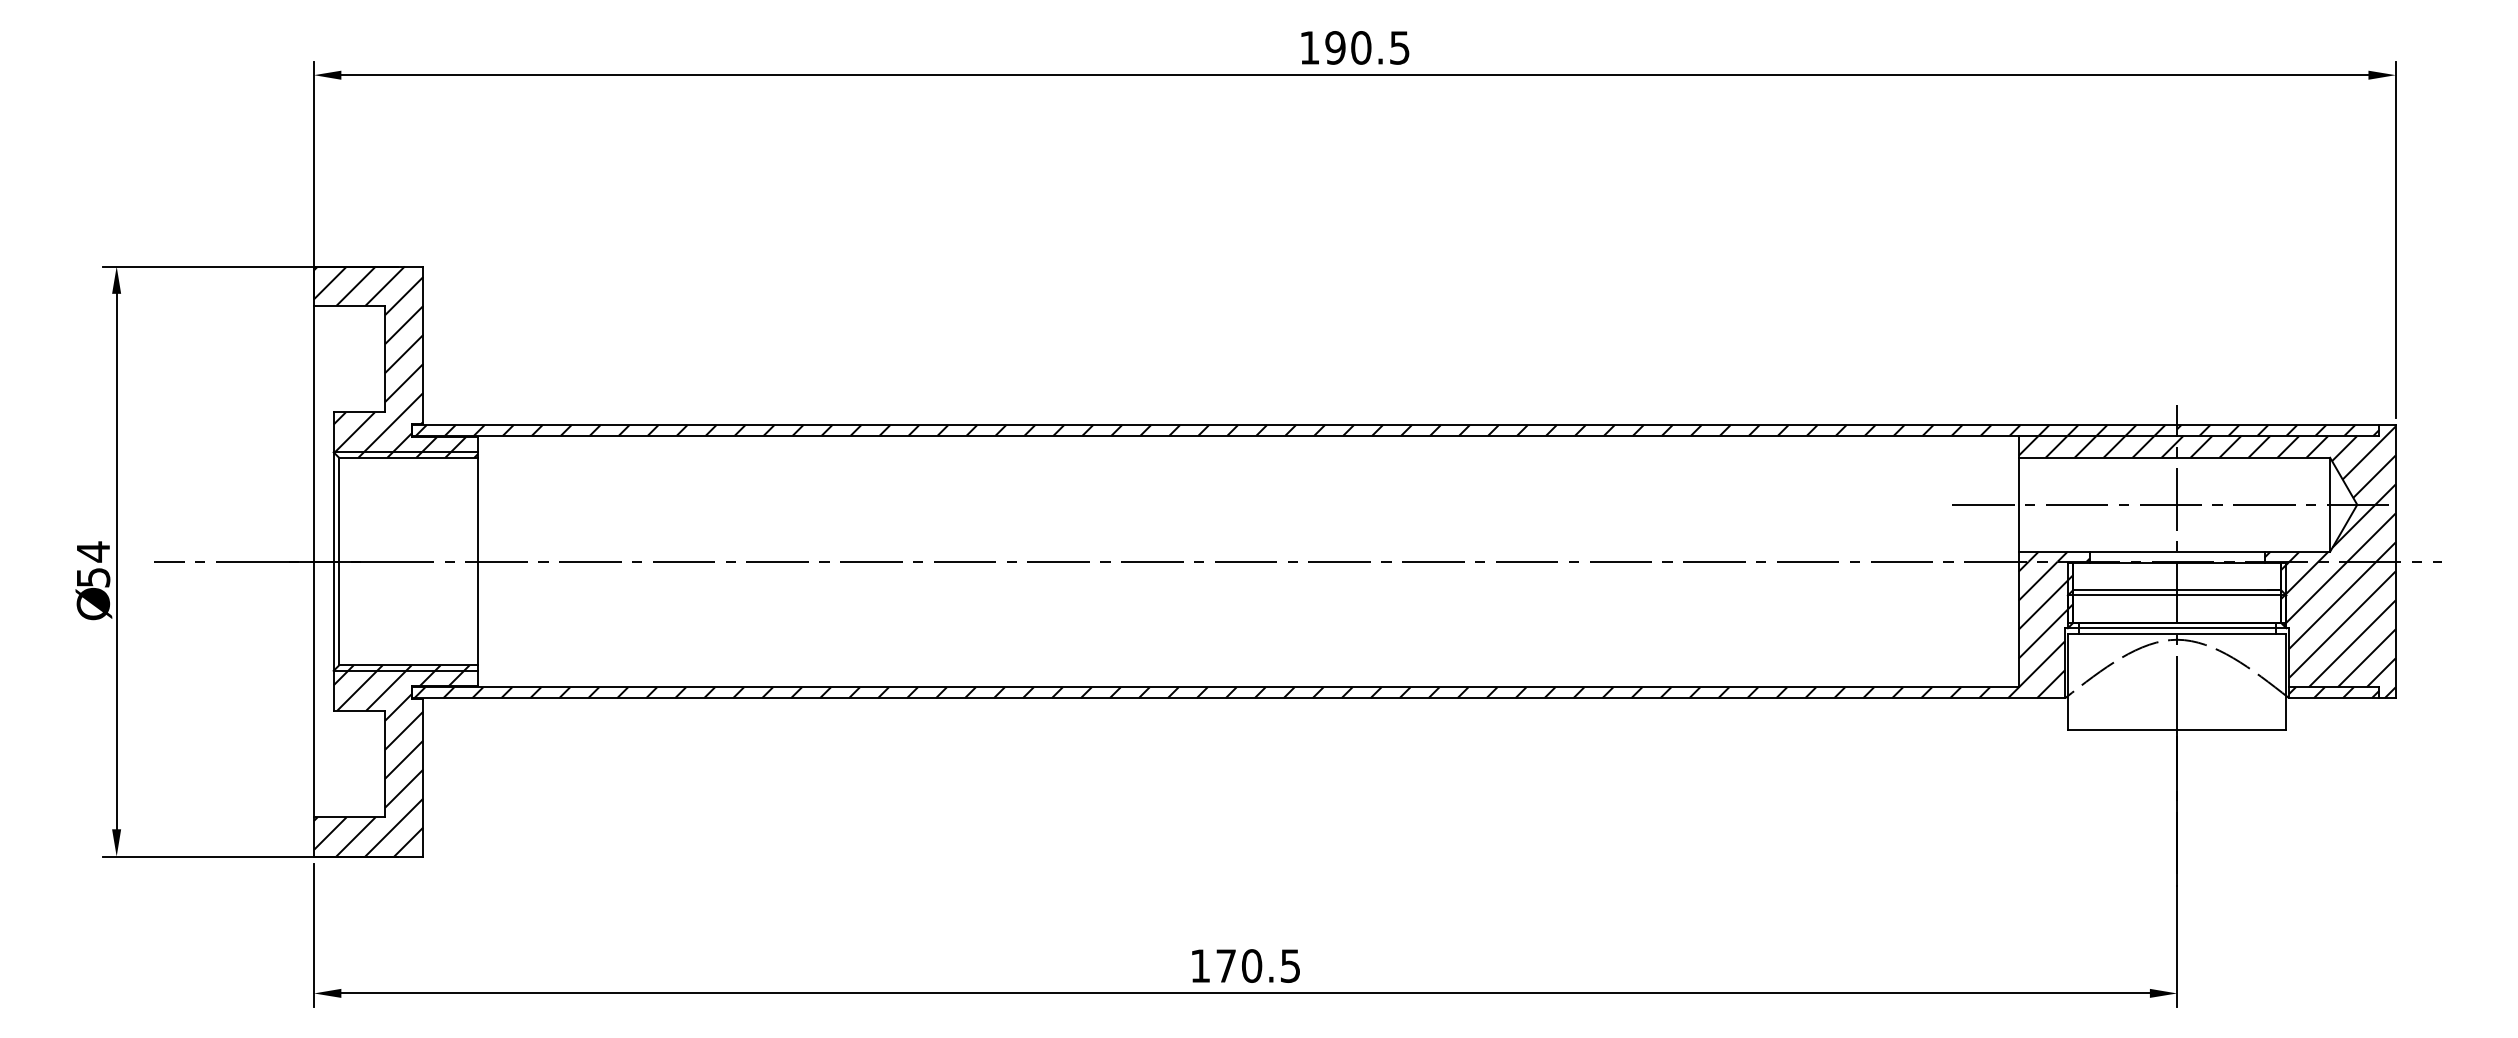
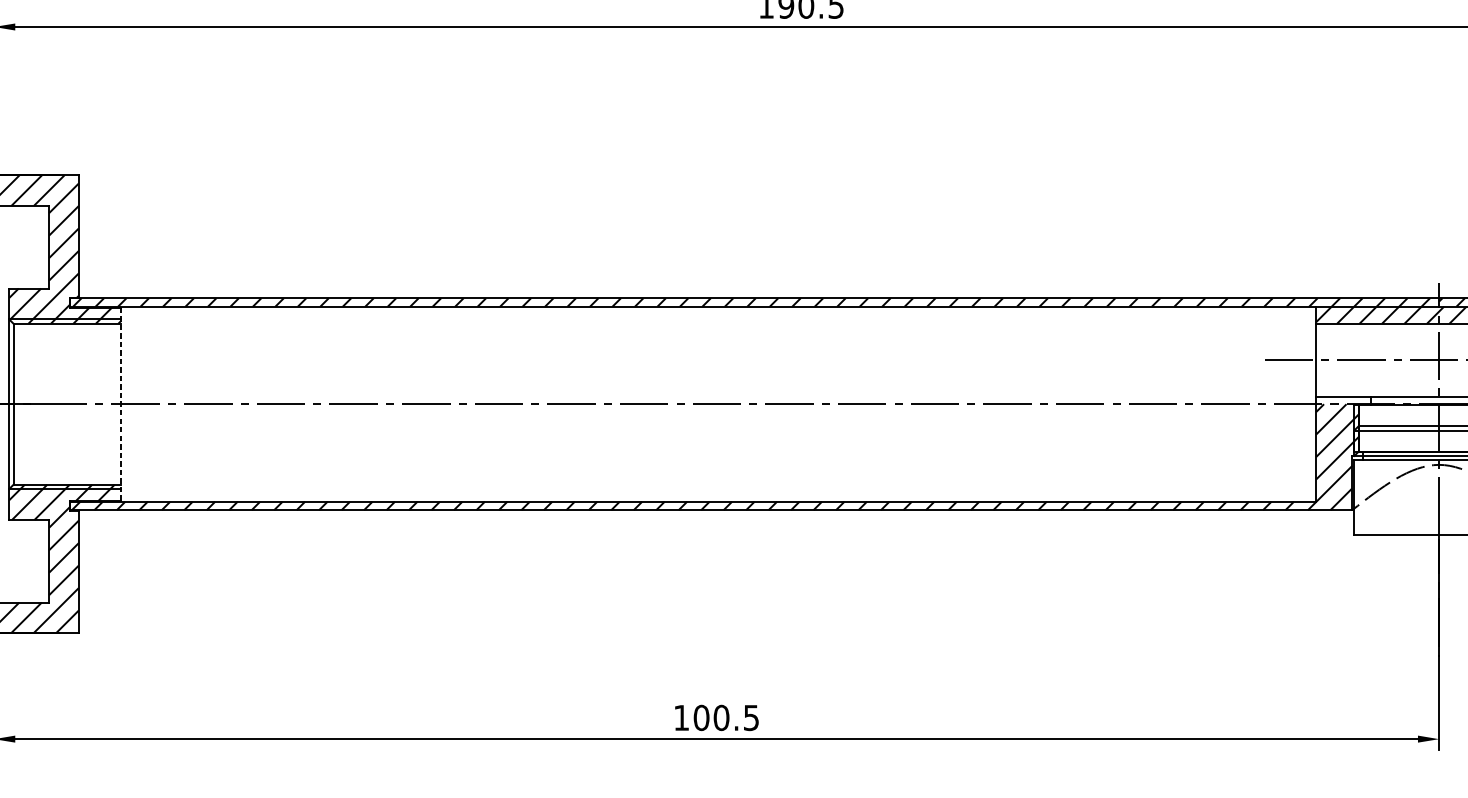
hatch: (2058, 556) -> (1347, 400), removed
line: (477, 561) -> (120, 404), solid -> dashed
text: (1226, 965) -> (701, 717), 170.5 -> 100.5

